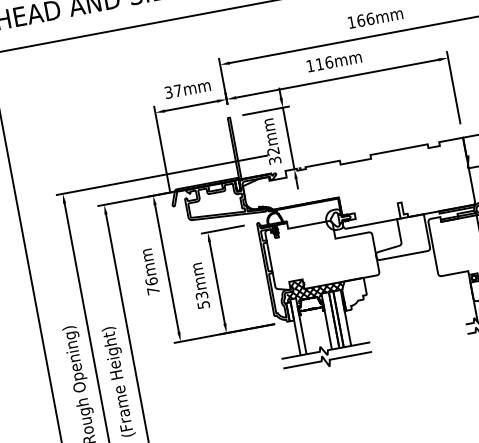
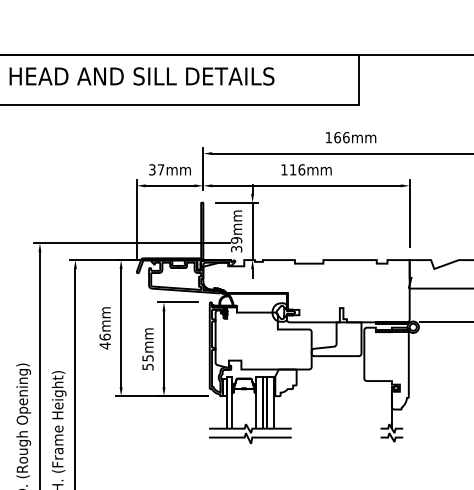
text: (273, 151) -> (236, 240), 32mm -> 39mm
text: (152, 290) -> (104, 345), 76mm -> 46mm
hatch: (315, 290) -> (251, 372), removed
text: (201, 295) -> (147, 358), 53mm -> 55mm

